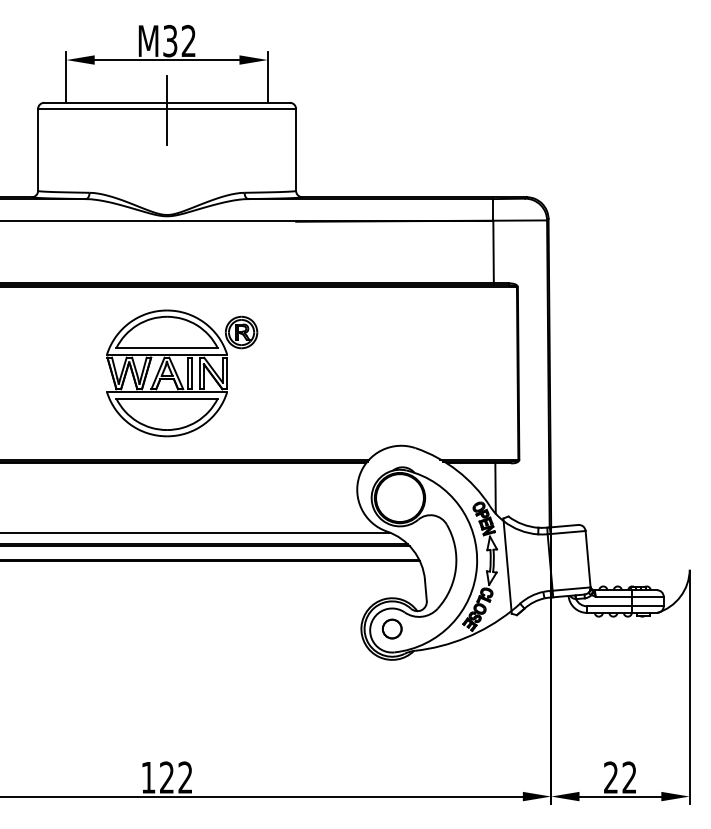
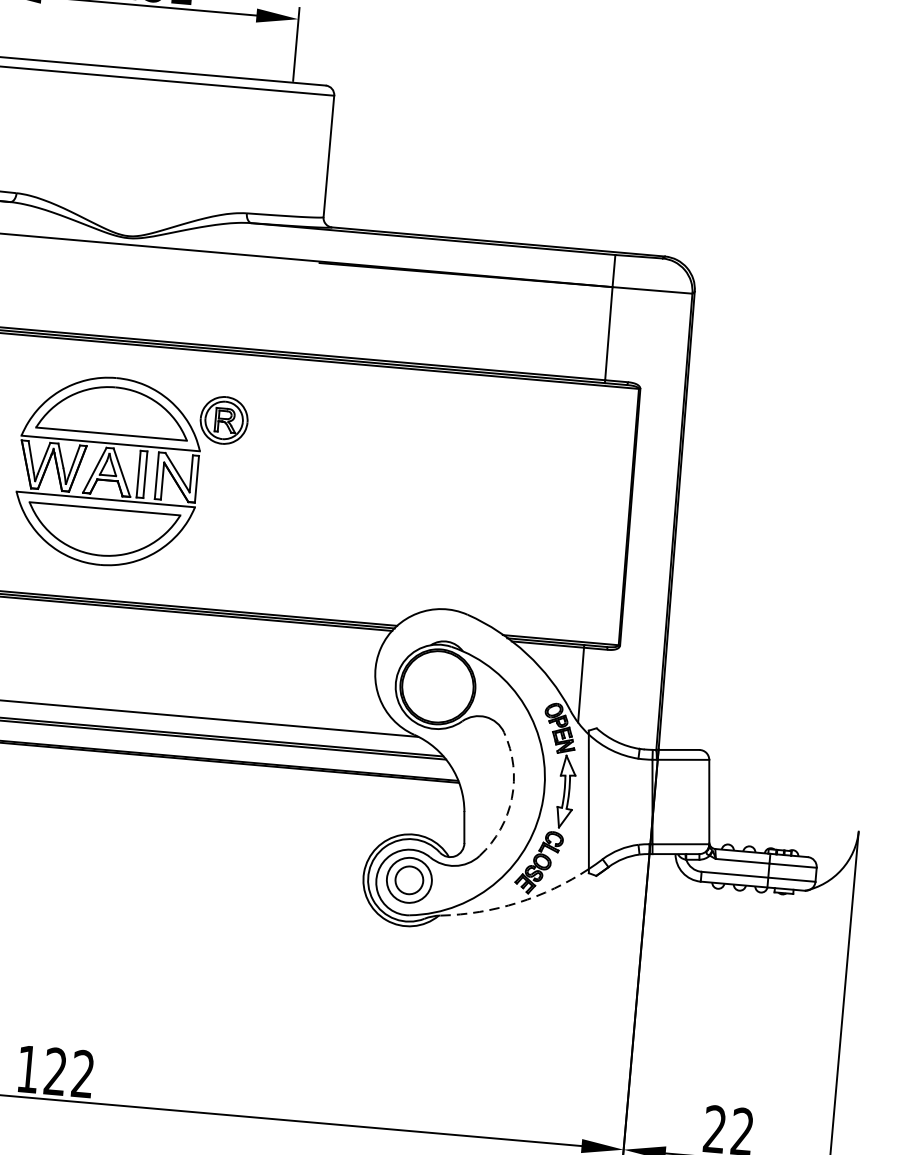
line: (167, 110) -> (143, 81), removed
arc: (455, 568) -> (511, 798), solid -> dashed
circle: (391, 628) -> (408, 879), size x1.6
arc: (466, 637) -> (518, 902), solid -> dashed

